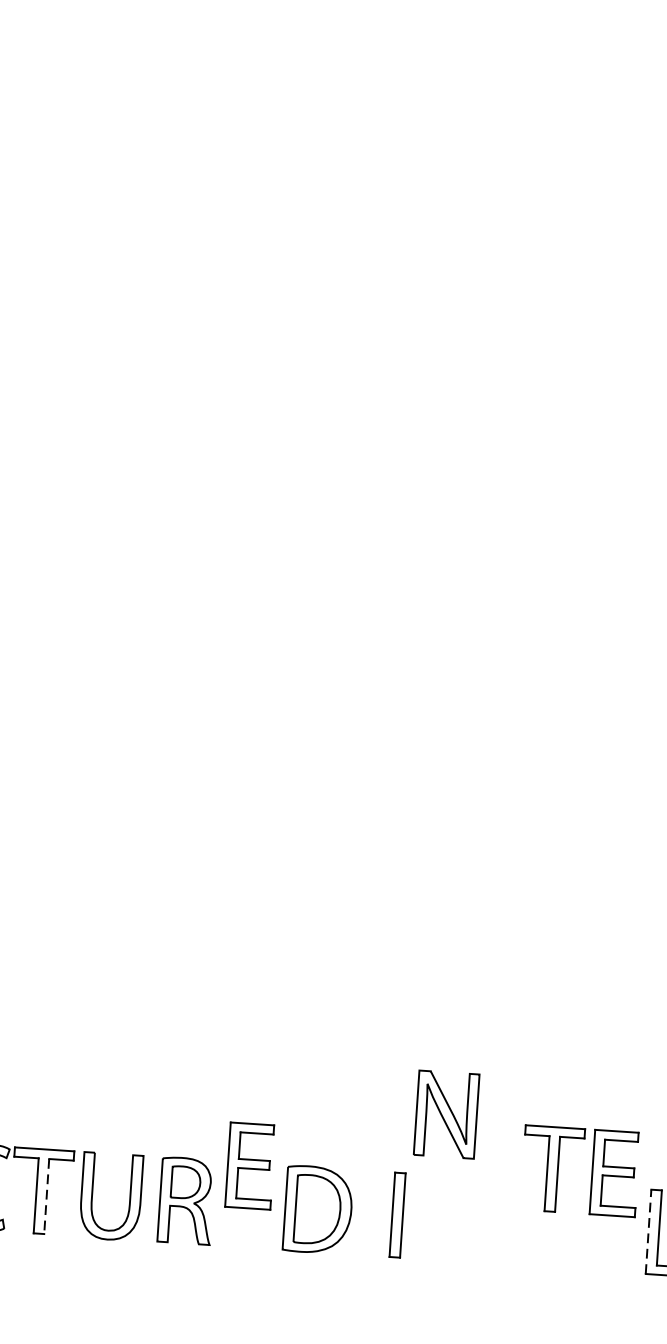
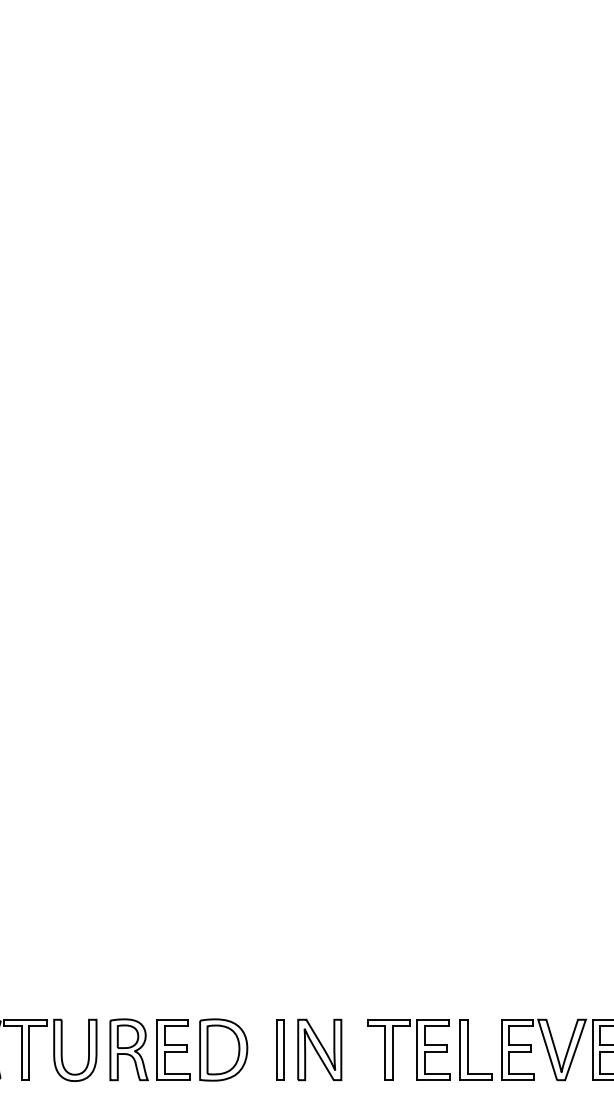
part: (446, 1113) -> (319, 1049), moved
part: (250, 1165) -> (173, 1049), moved
part: (591, 1171) -> (416, 1049), moved
line: (46, 1196) -> (29, 1053), dashed -> solid
line: (648, 1231) -> (460, 1049), dashed -> solid

